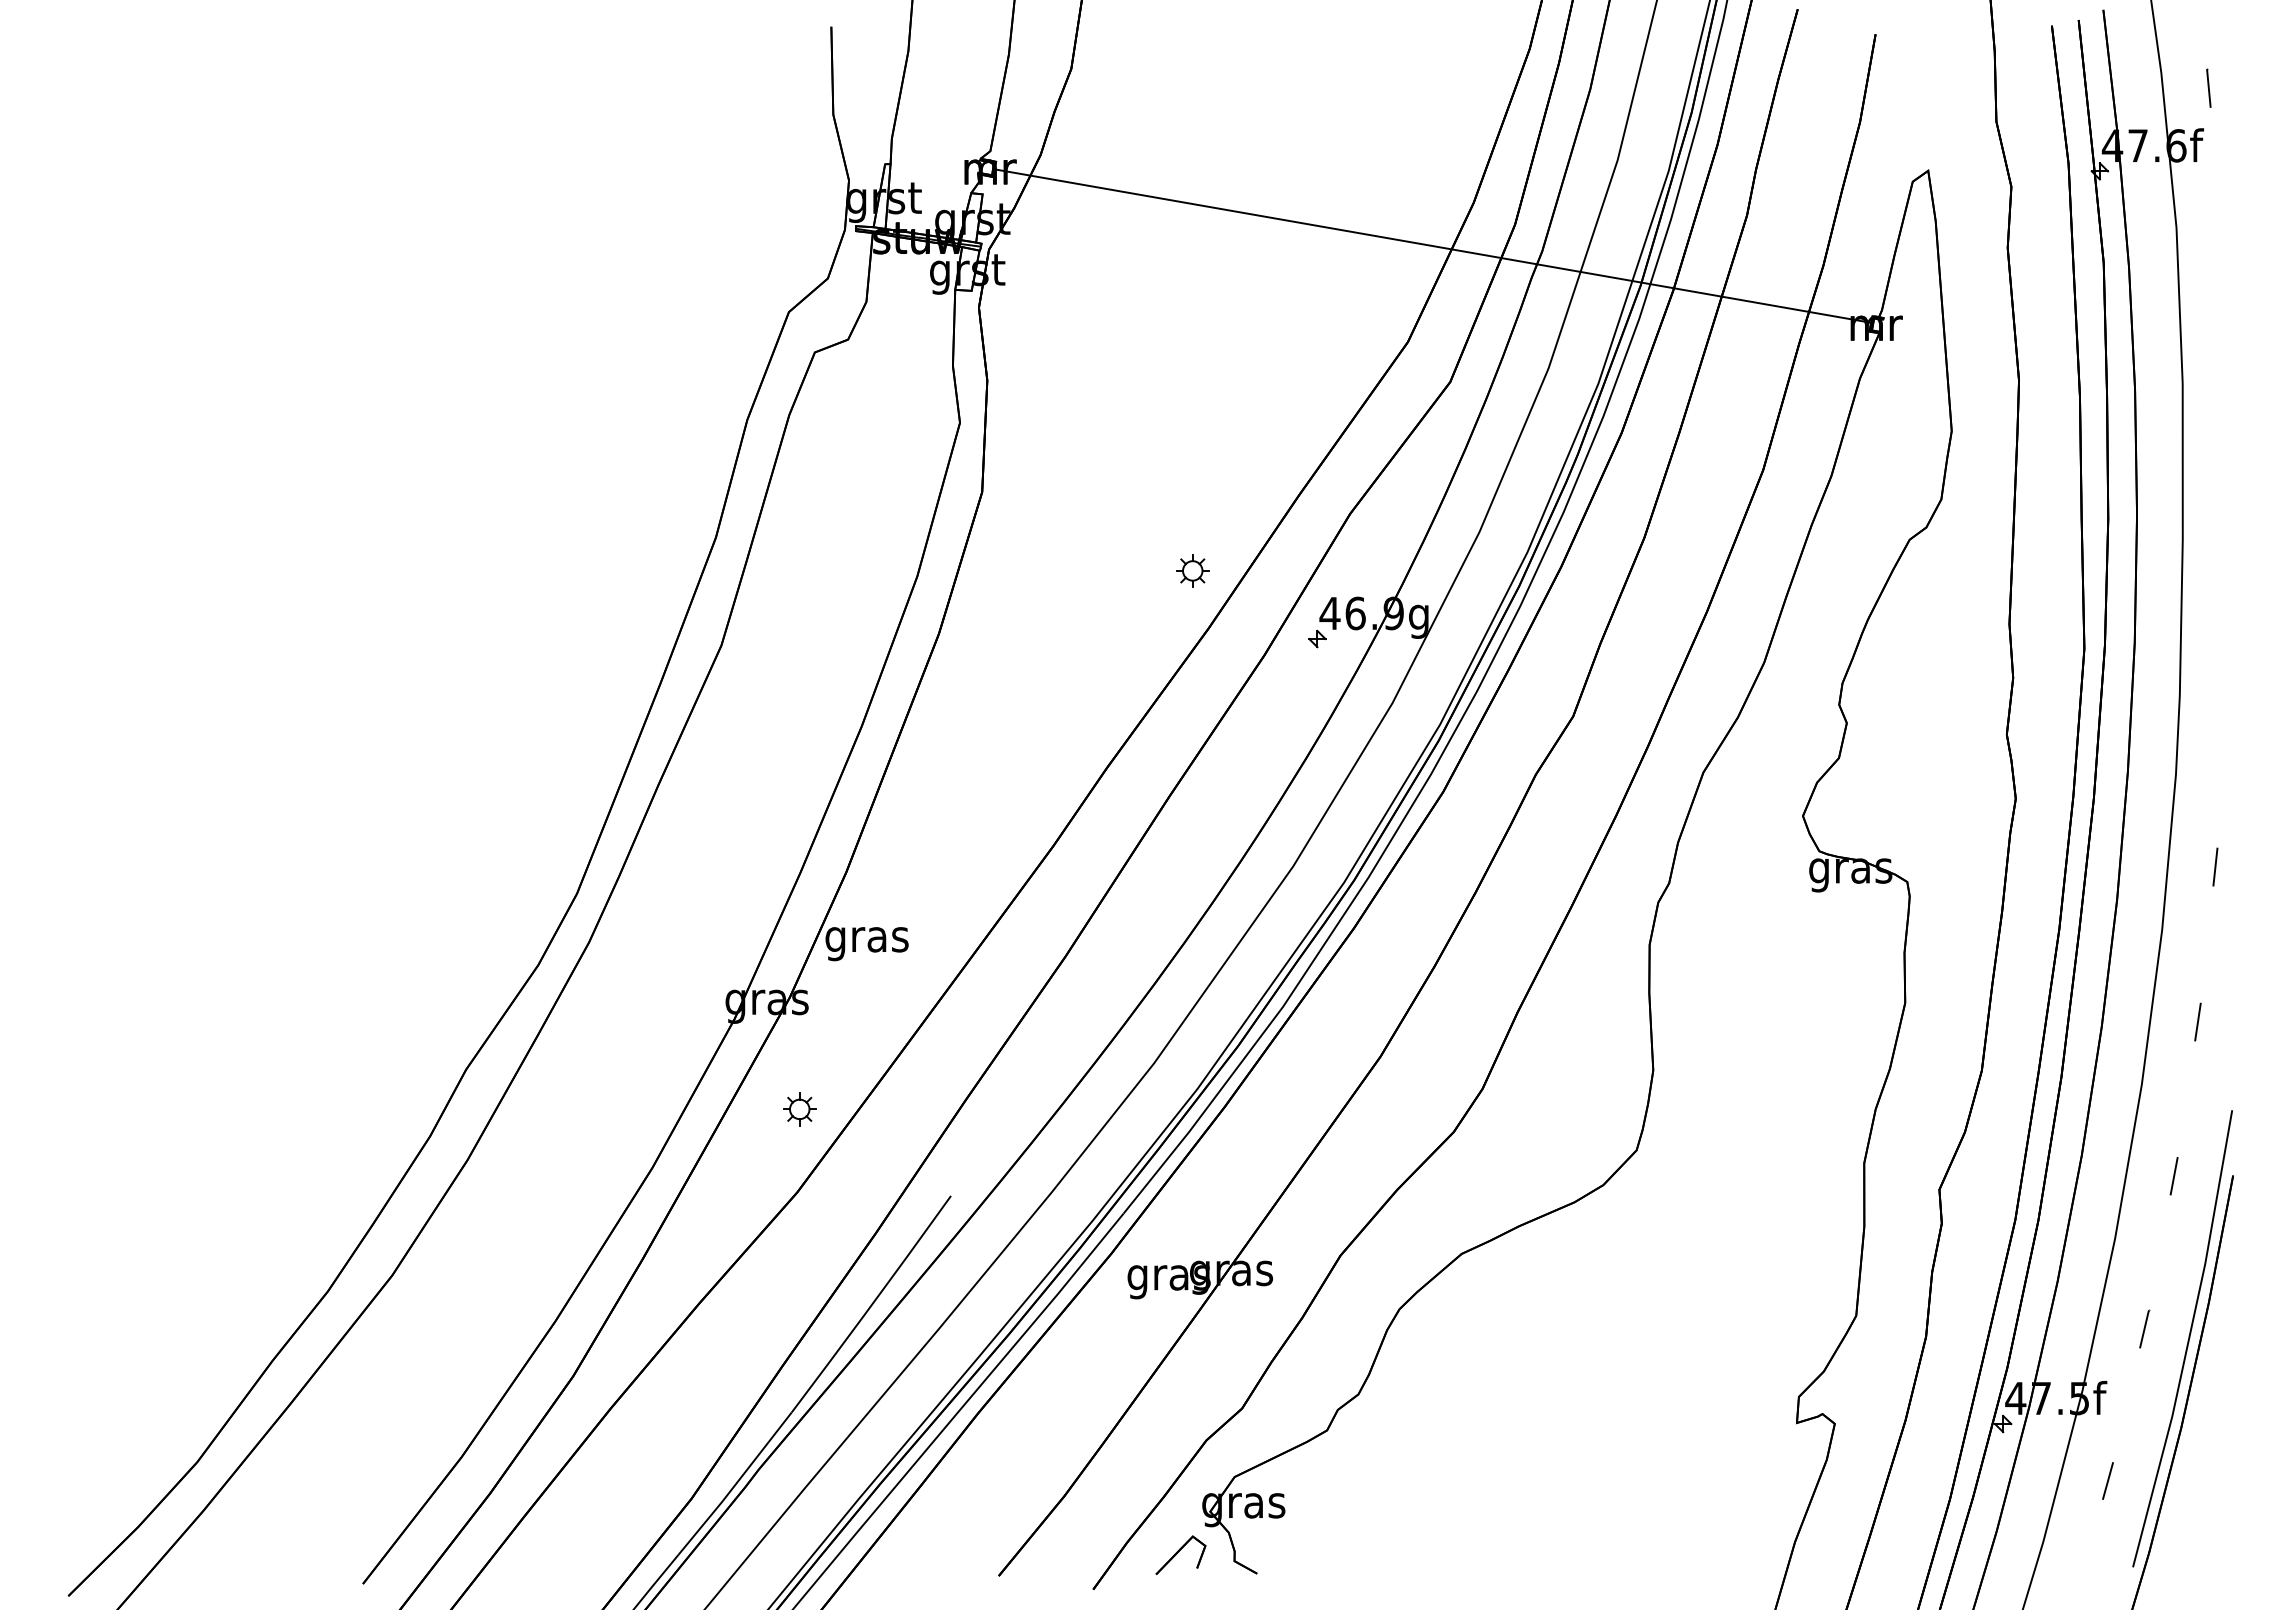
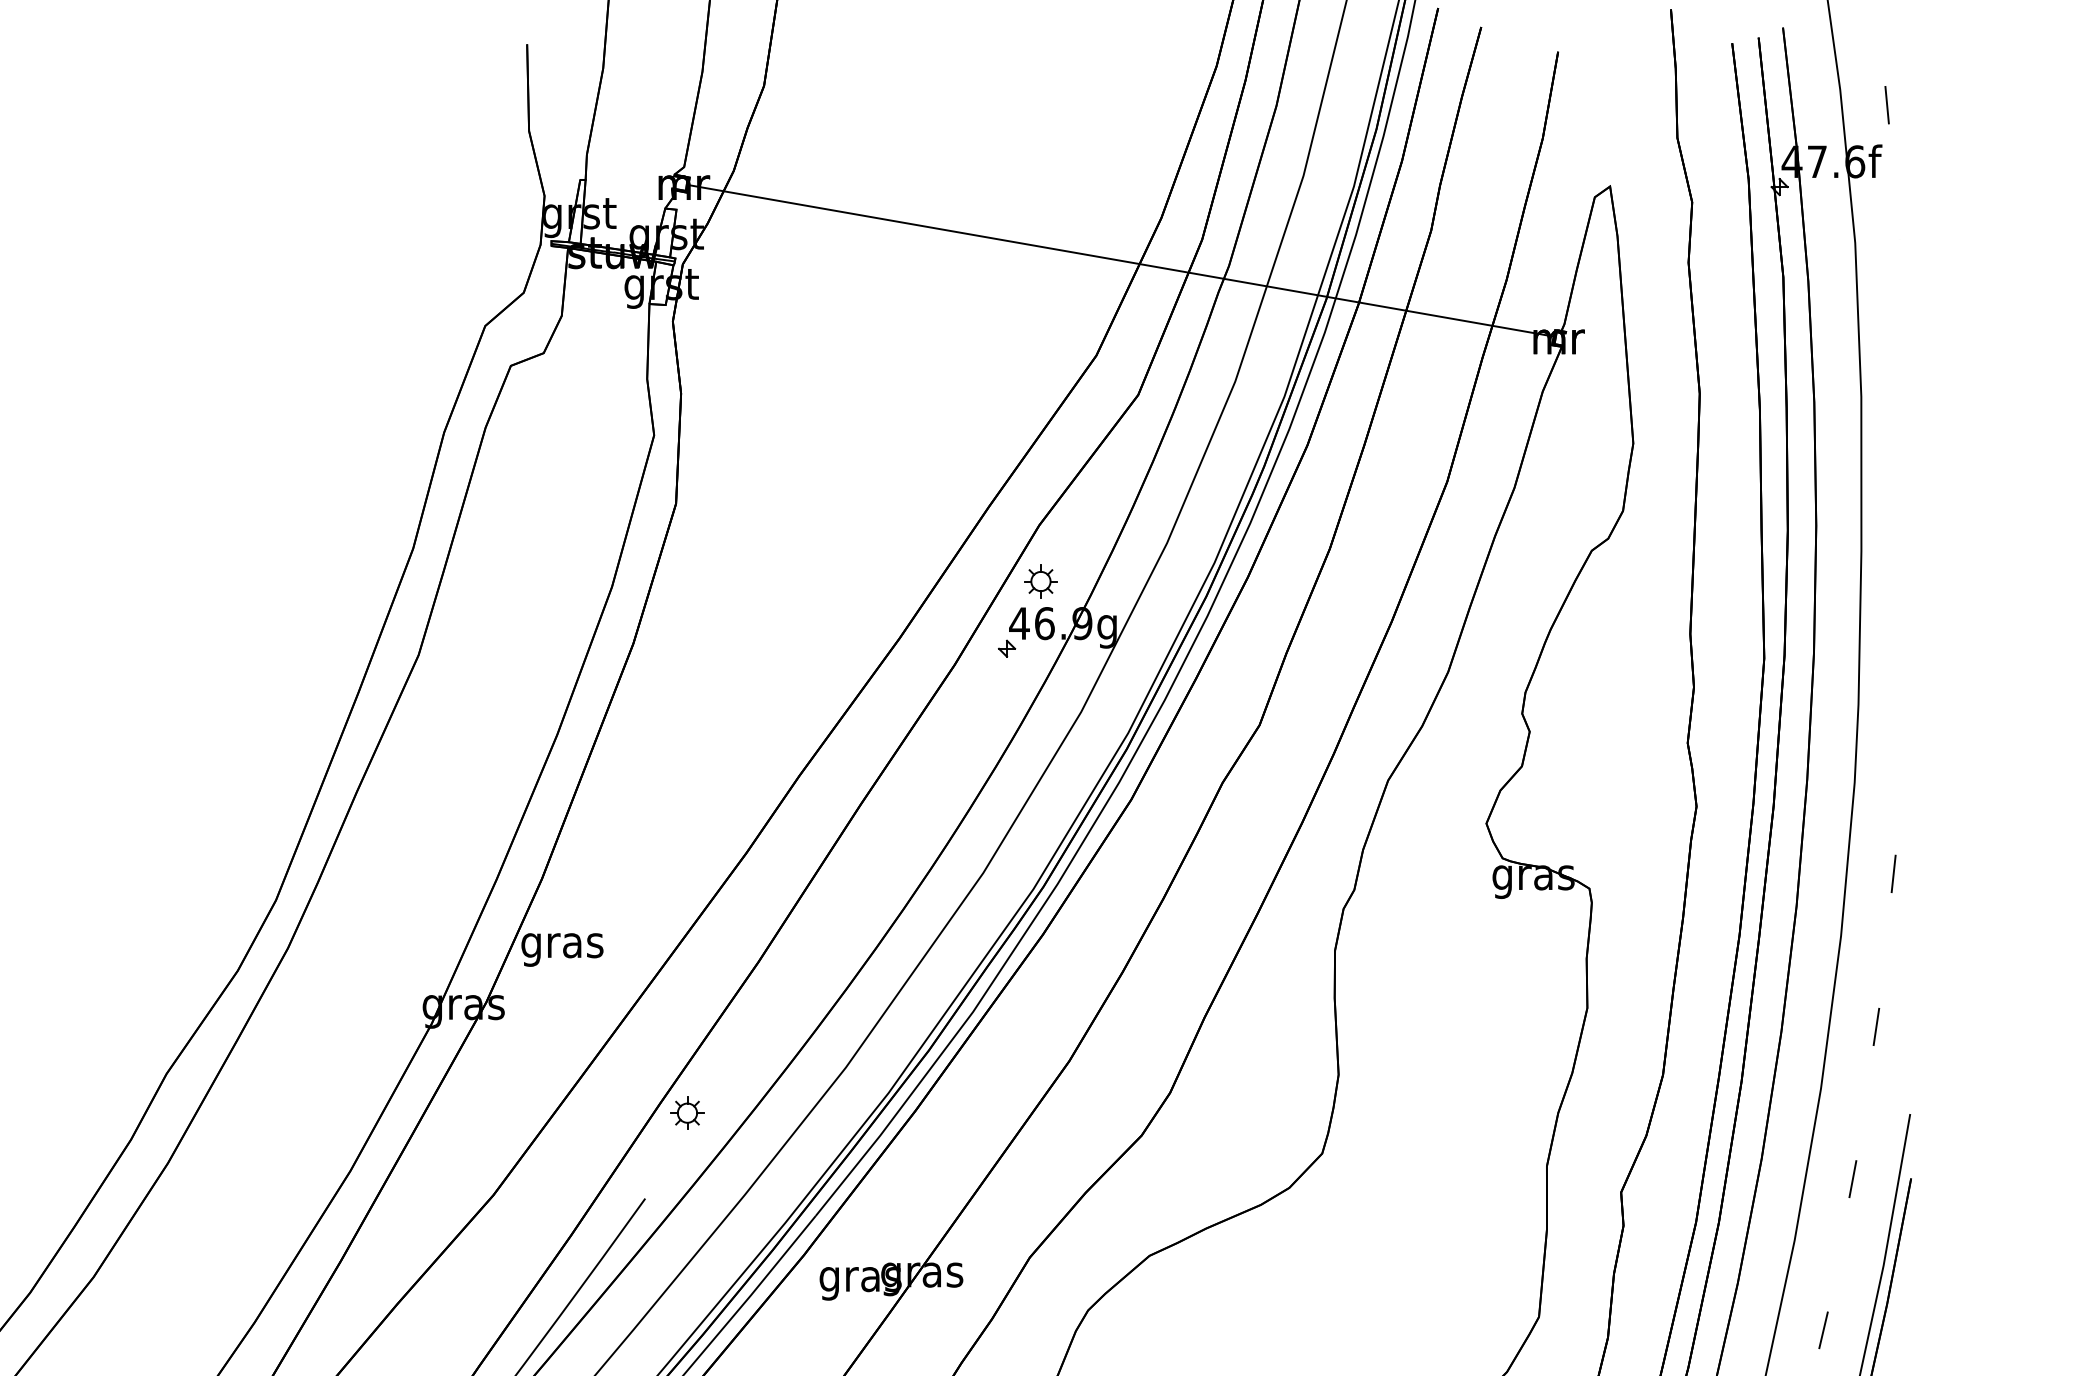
part: (1192, 570) -> (1040, 581), moved
part: (799, 1109) -> (687, 1113), moved

